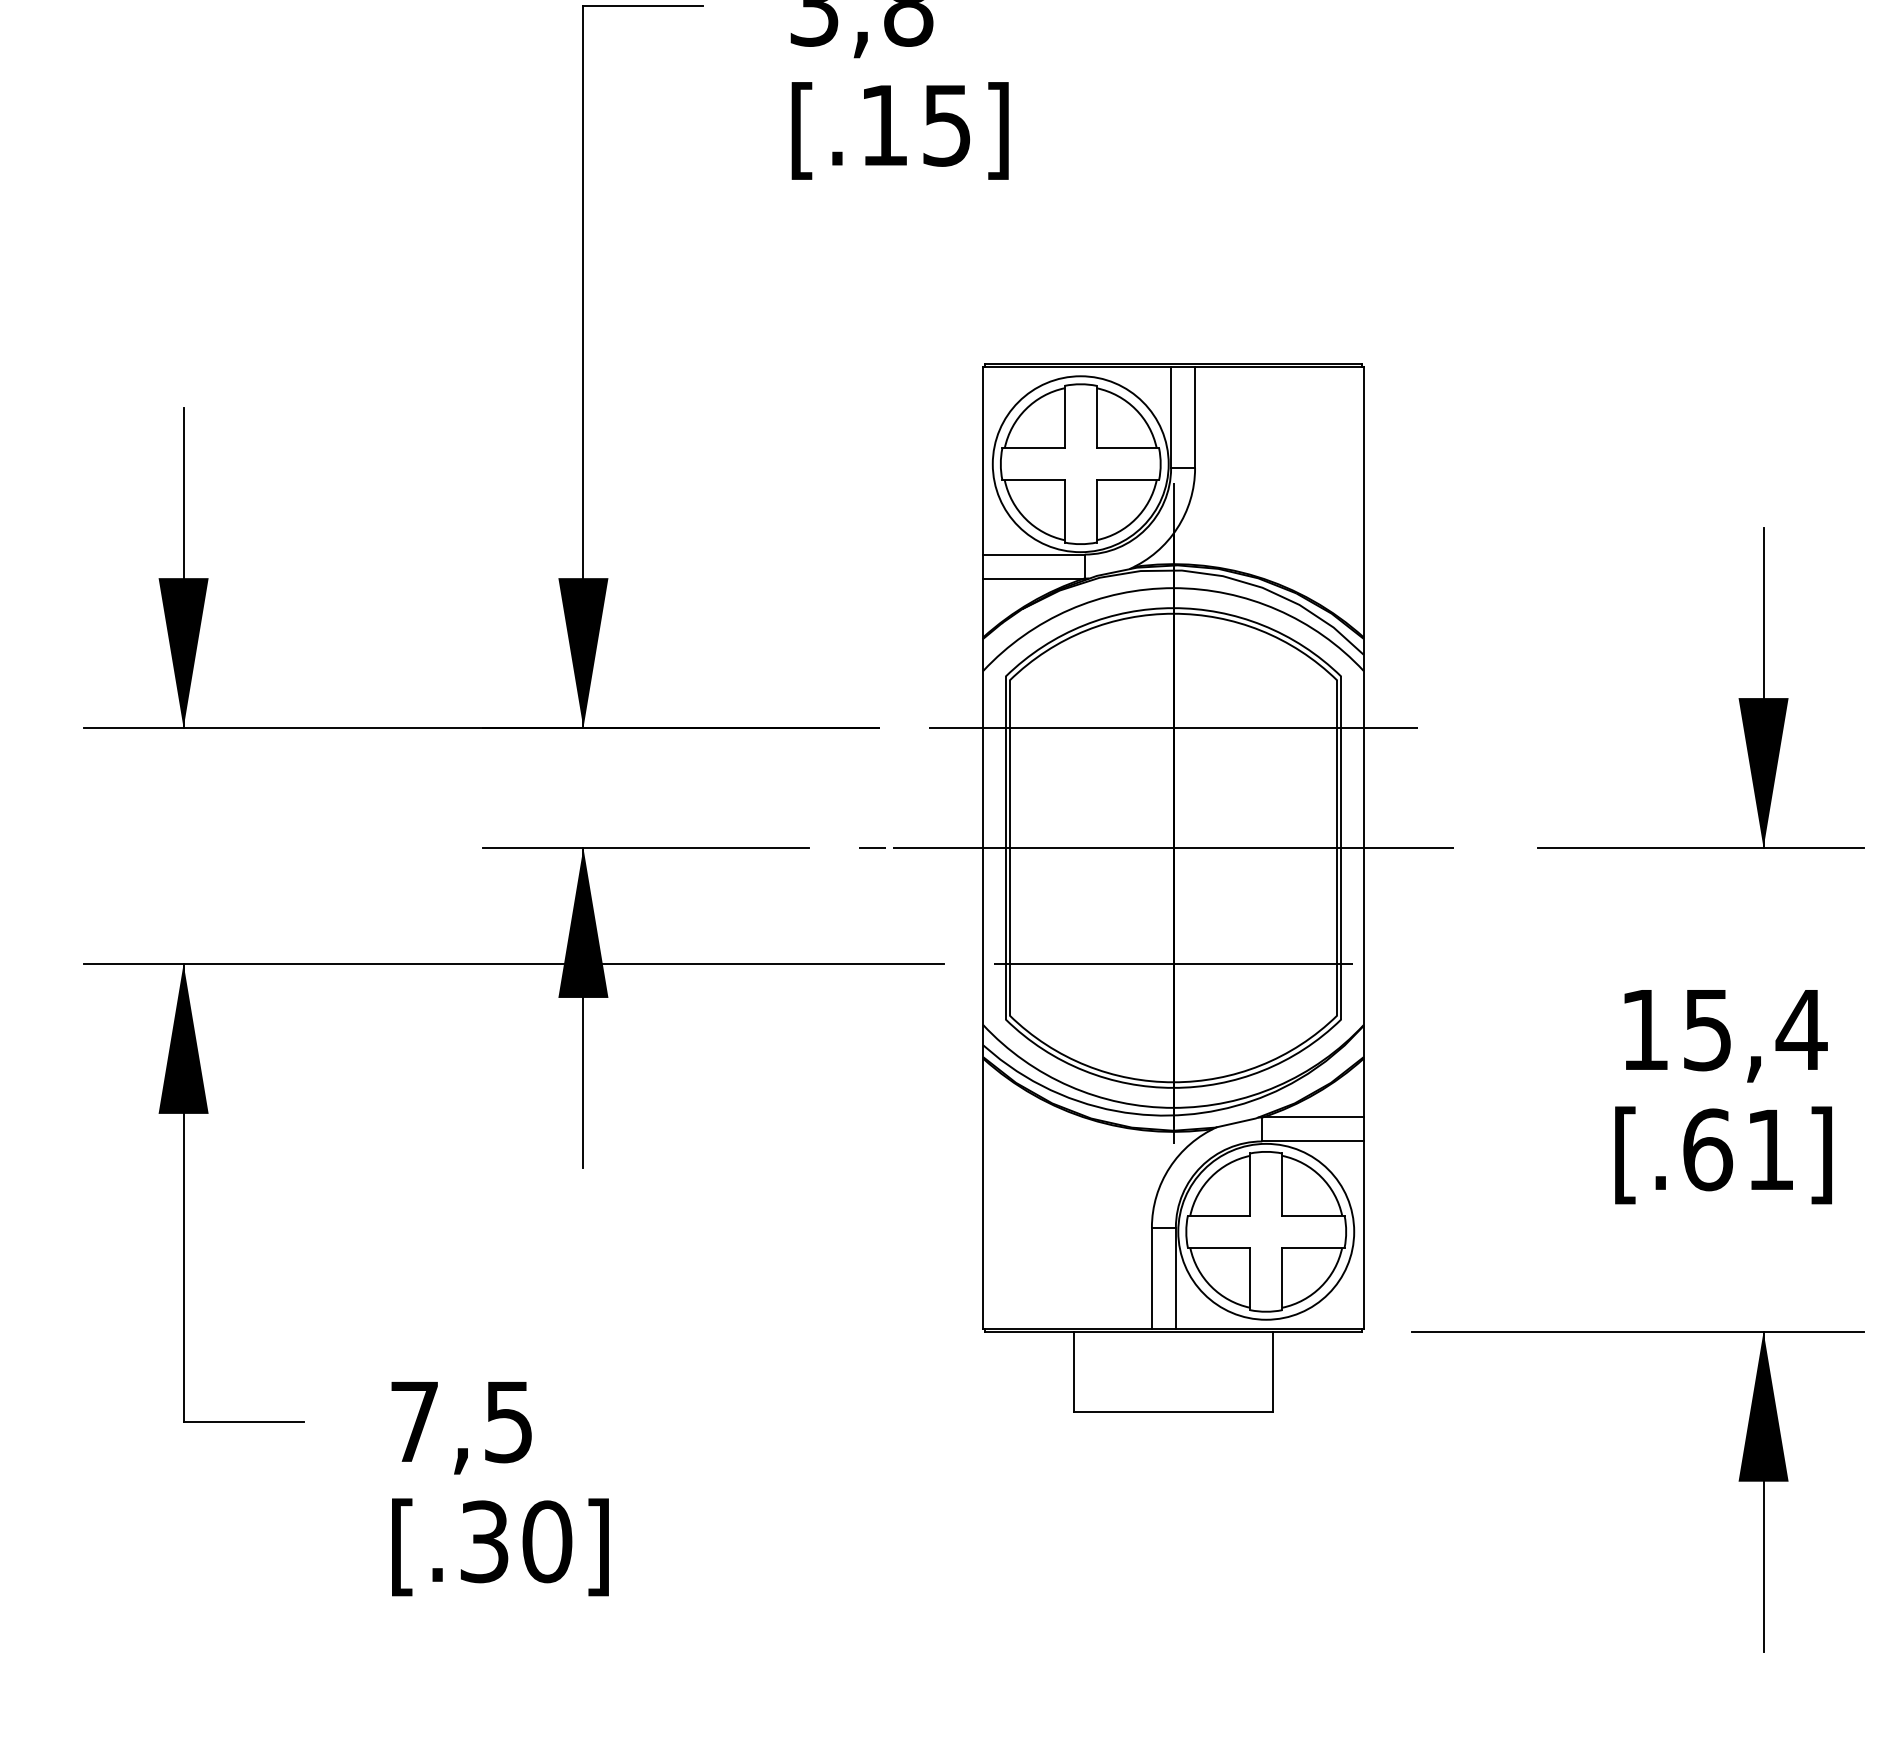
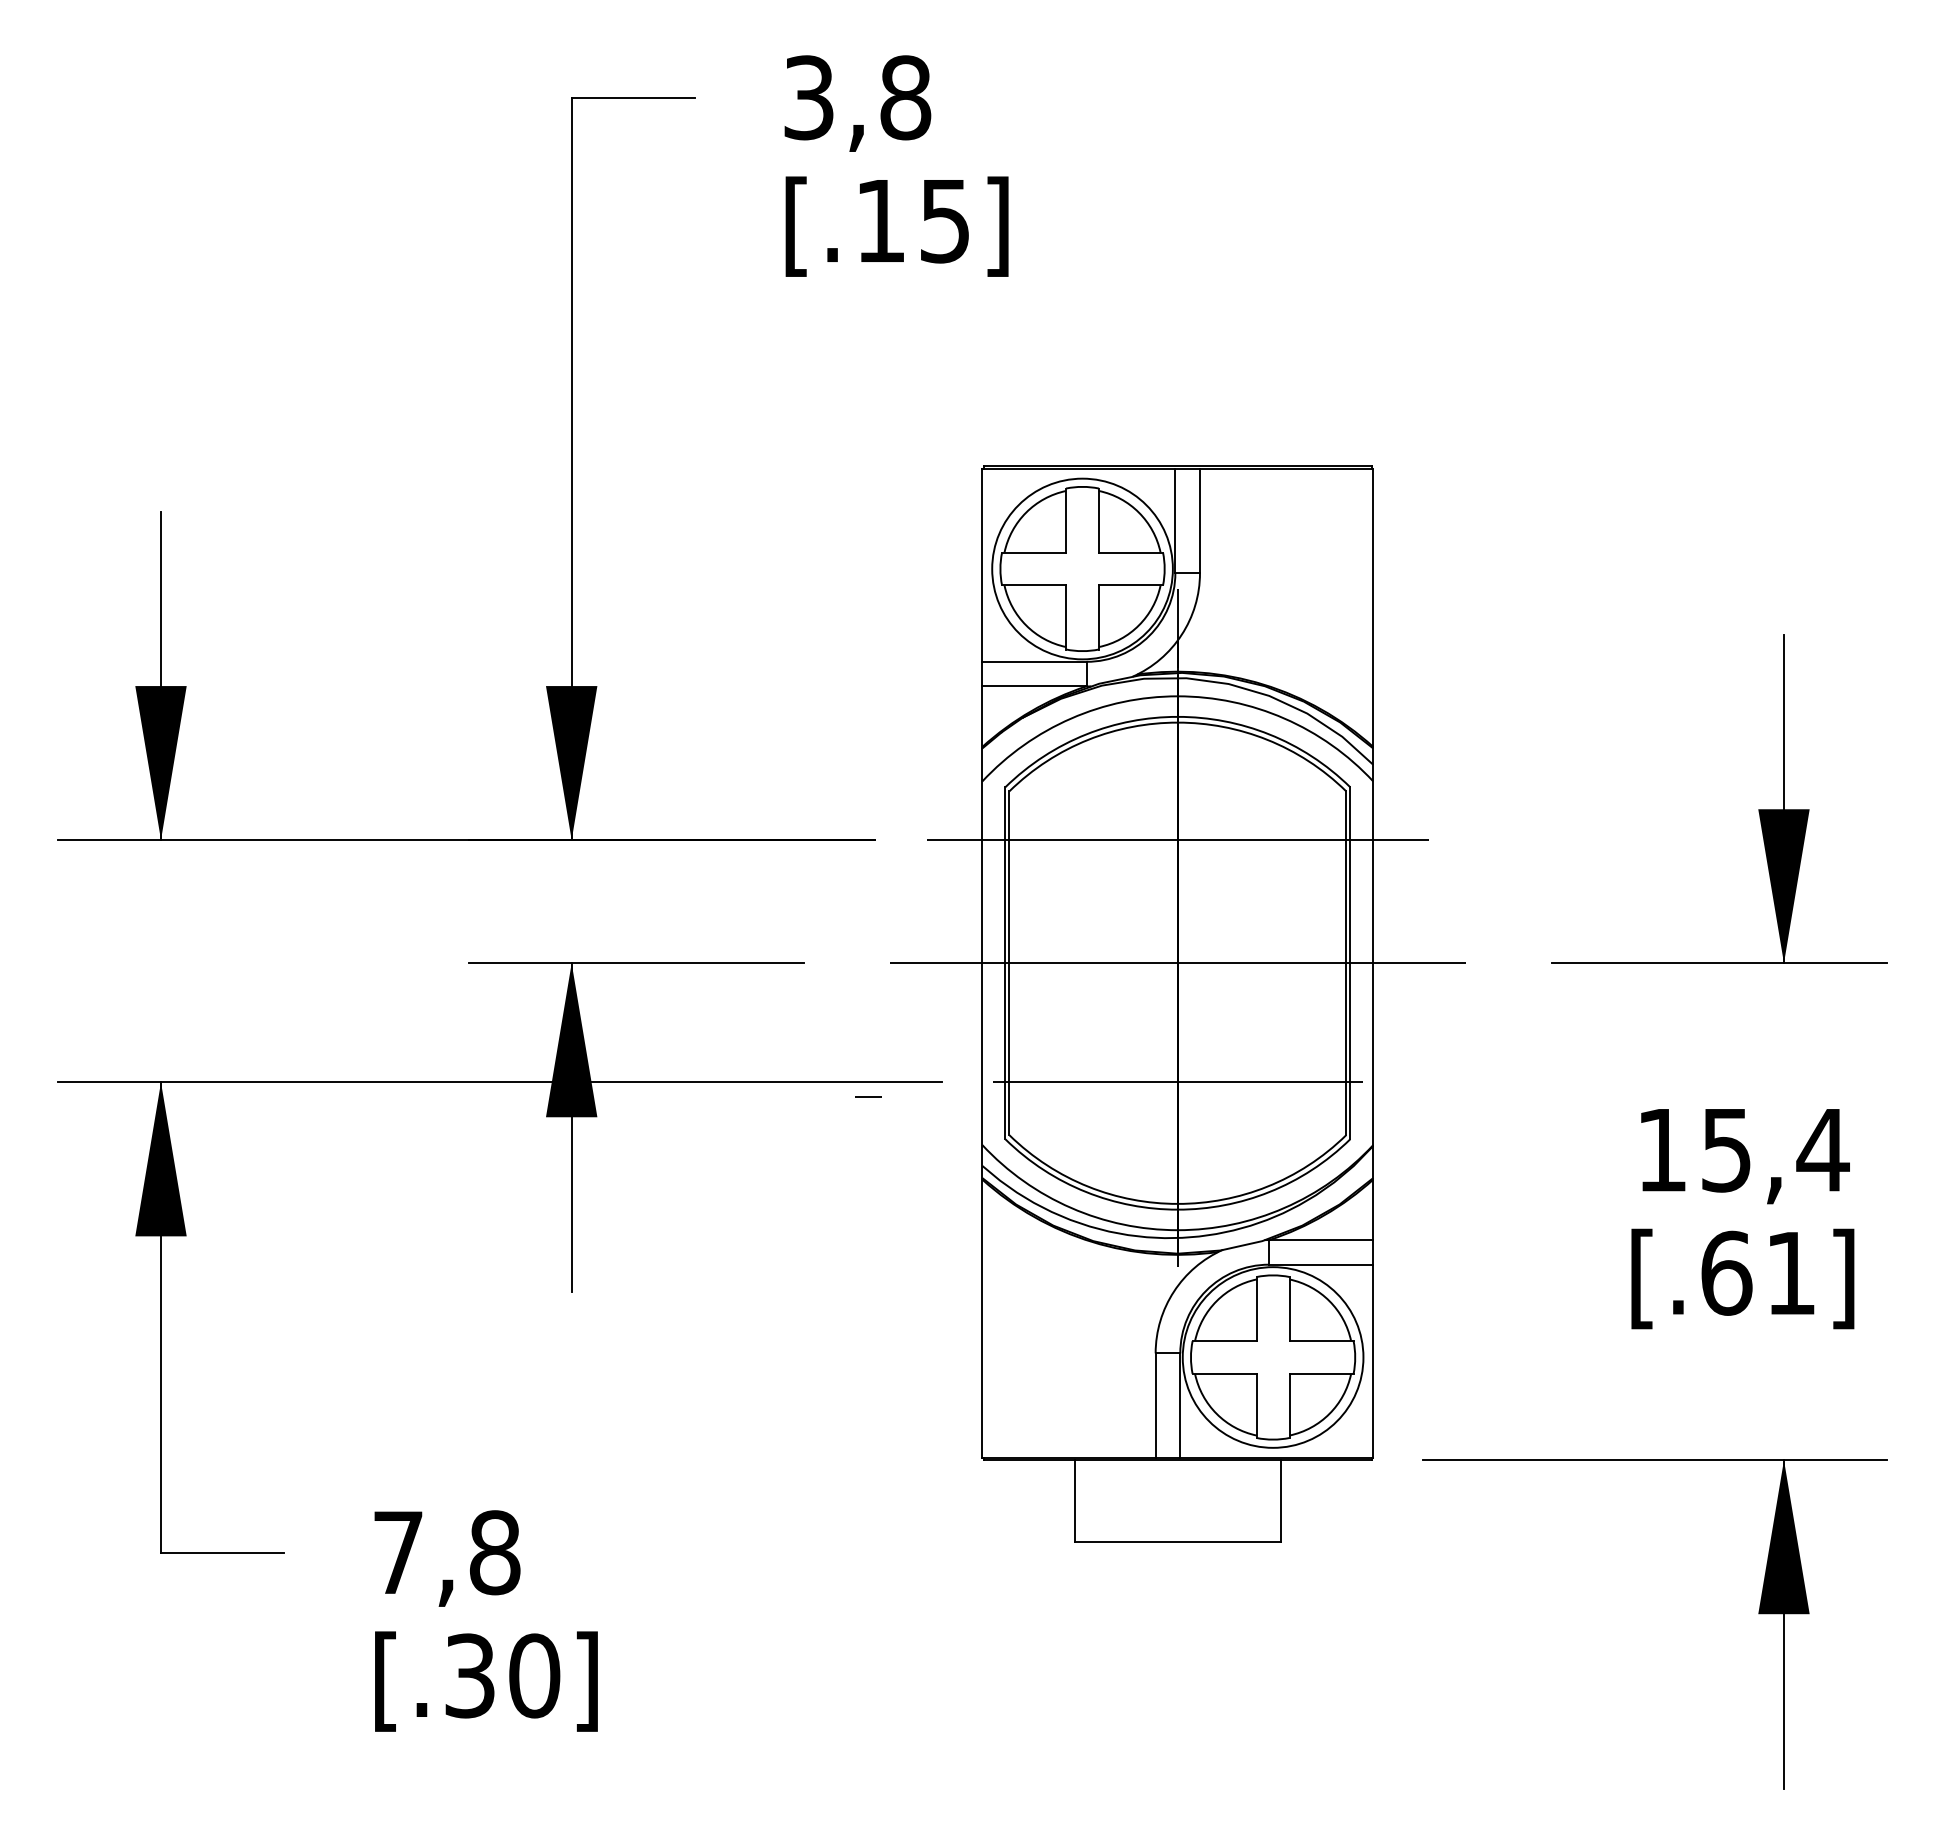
line: (872, 847) -> (868, 1096), moved
text: (508, 1421) -> (494, 1552), 7,5 -> 7,8

